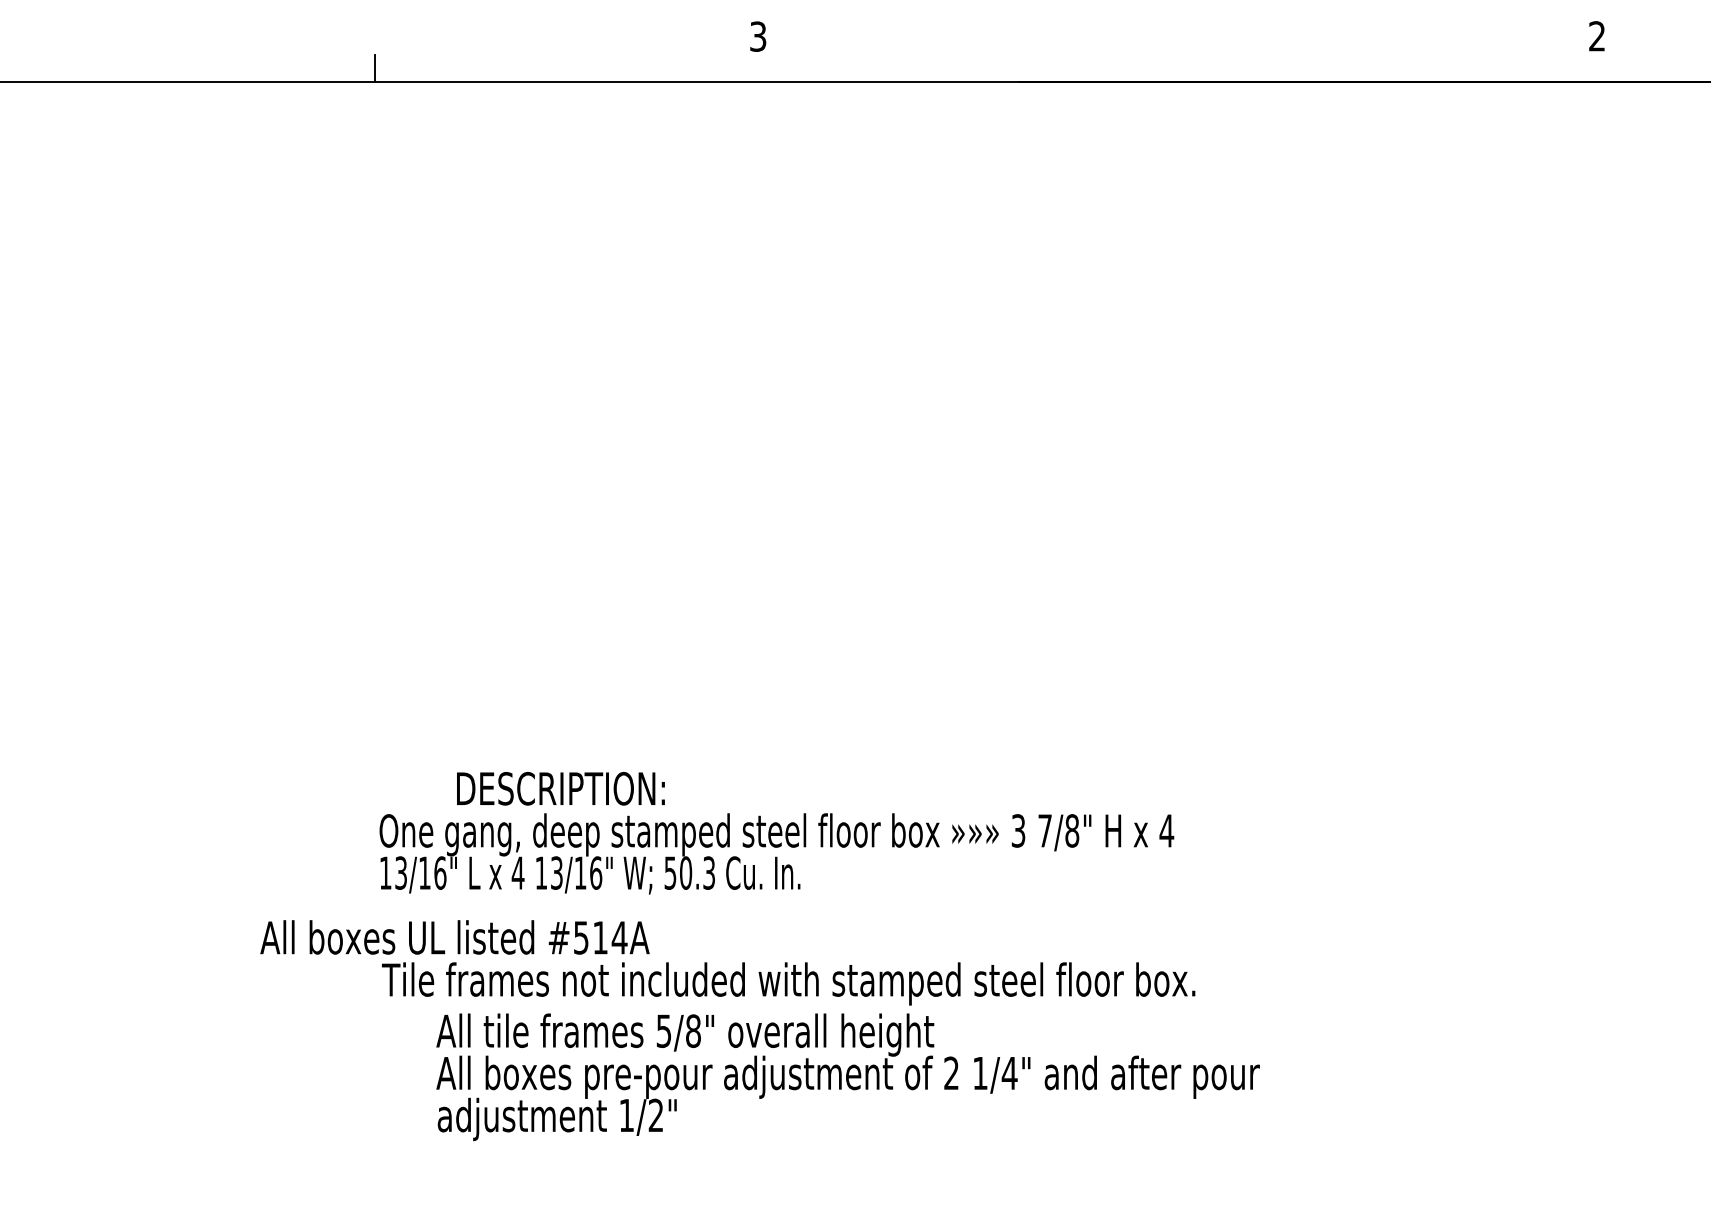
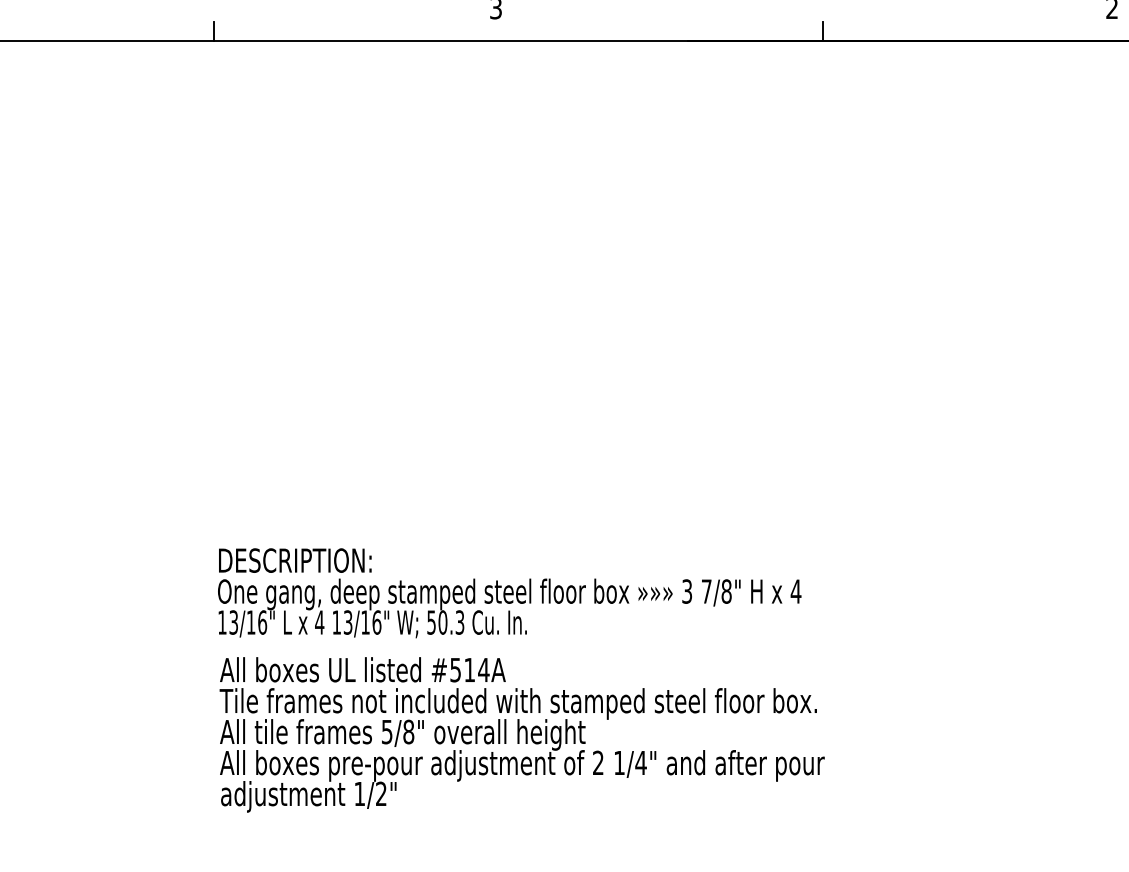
line: (1202, 68) -> (822, 31), added
text: (560, 788) -> (294, 560), moved
text: (454, 937) -> (362, 669), moved
text: (847, 1077) -> (521, 766), moved

